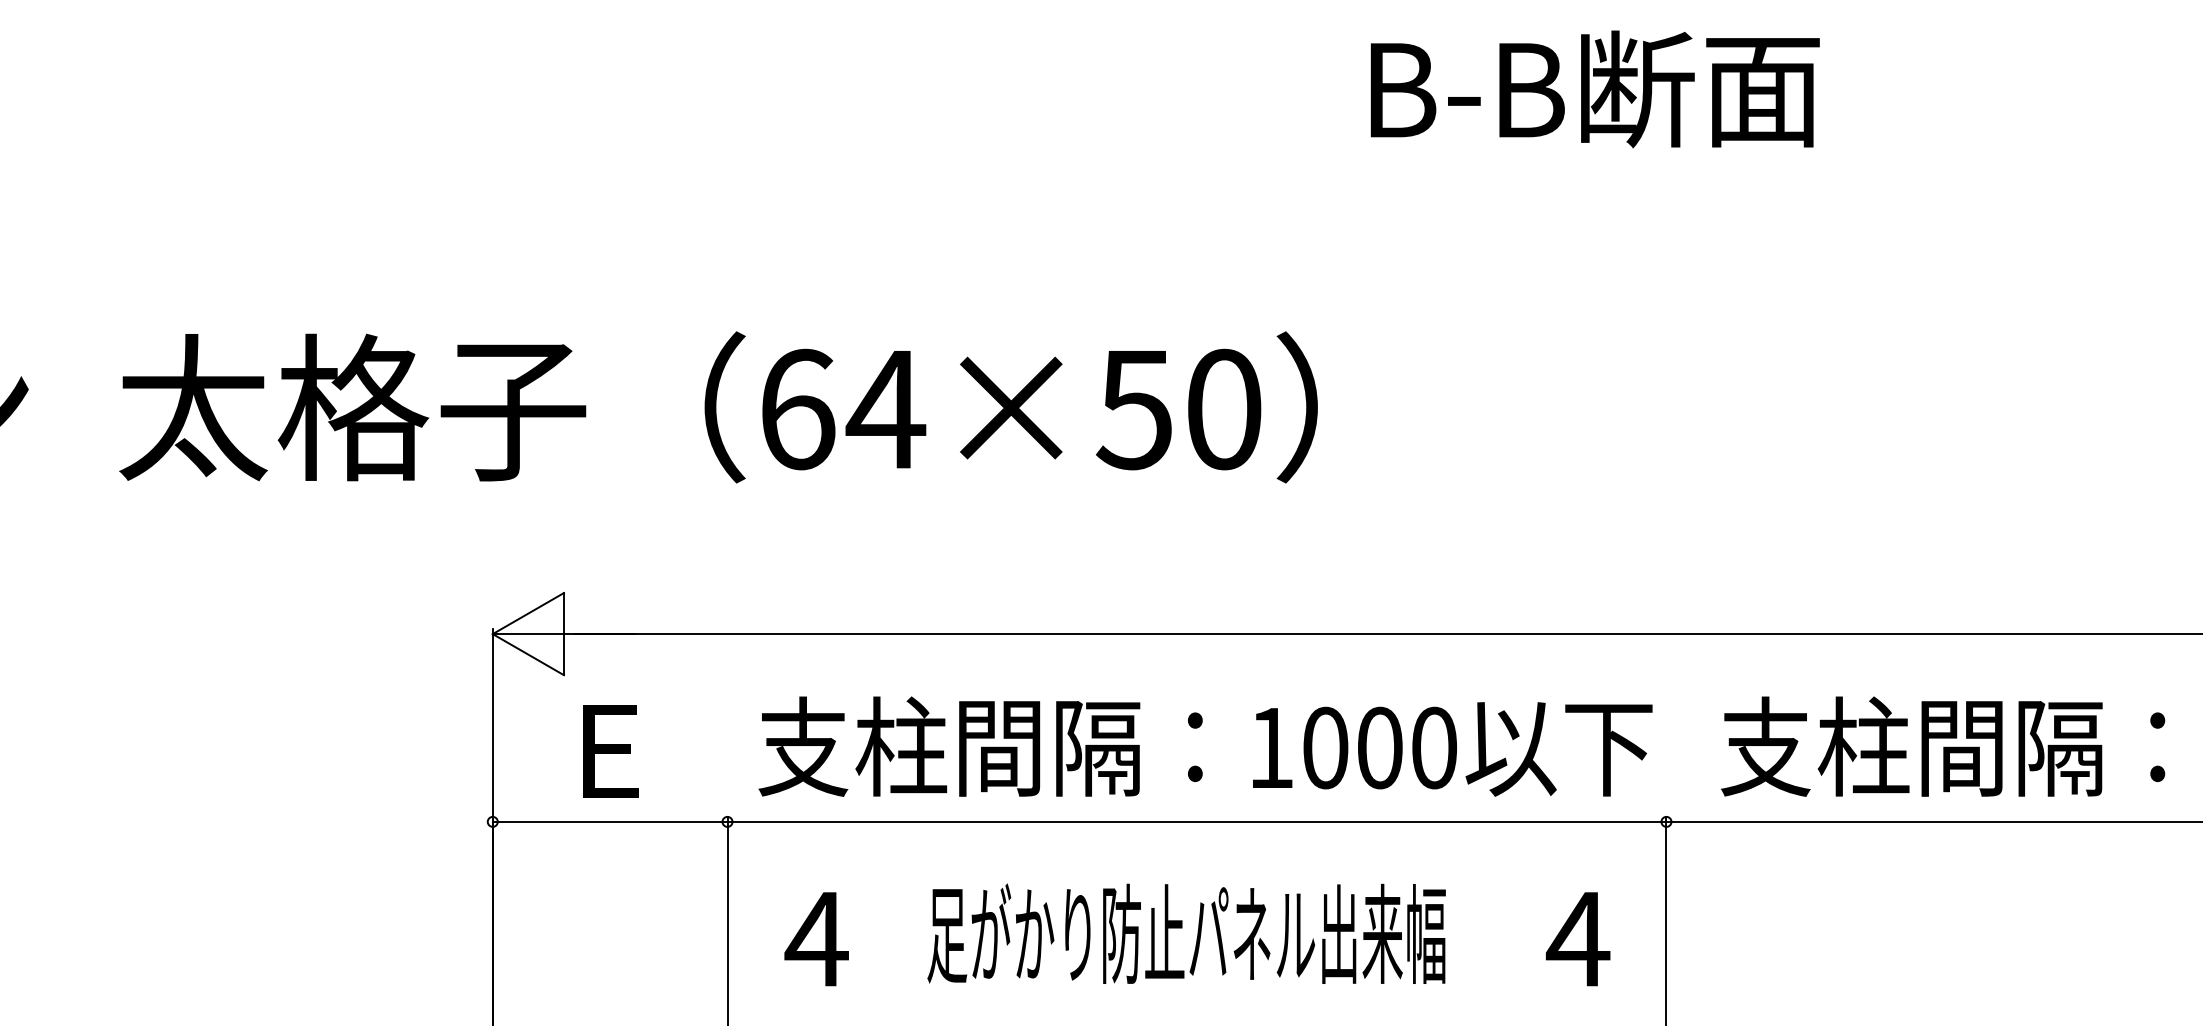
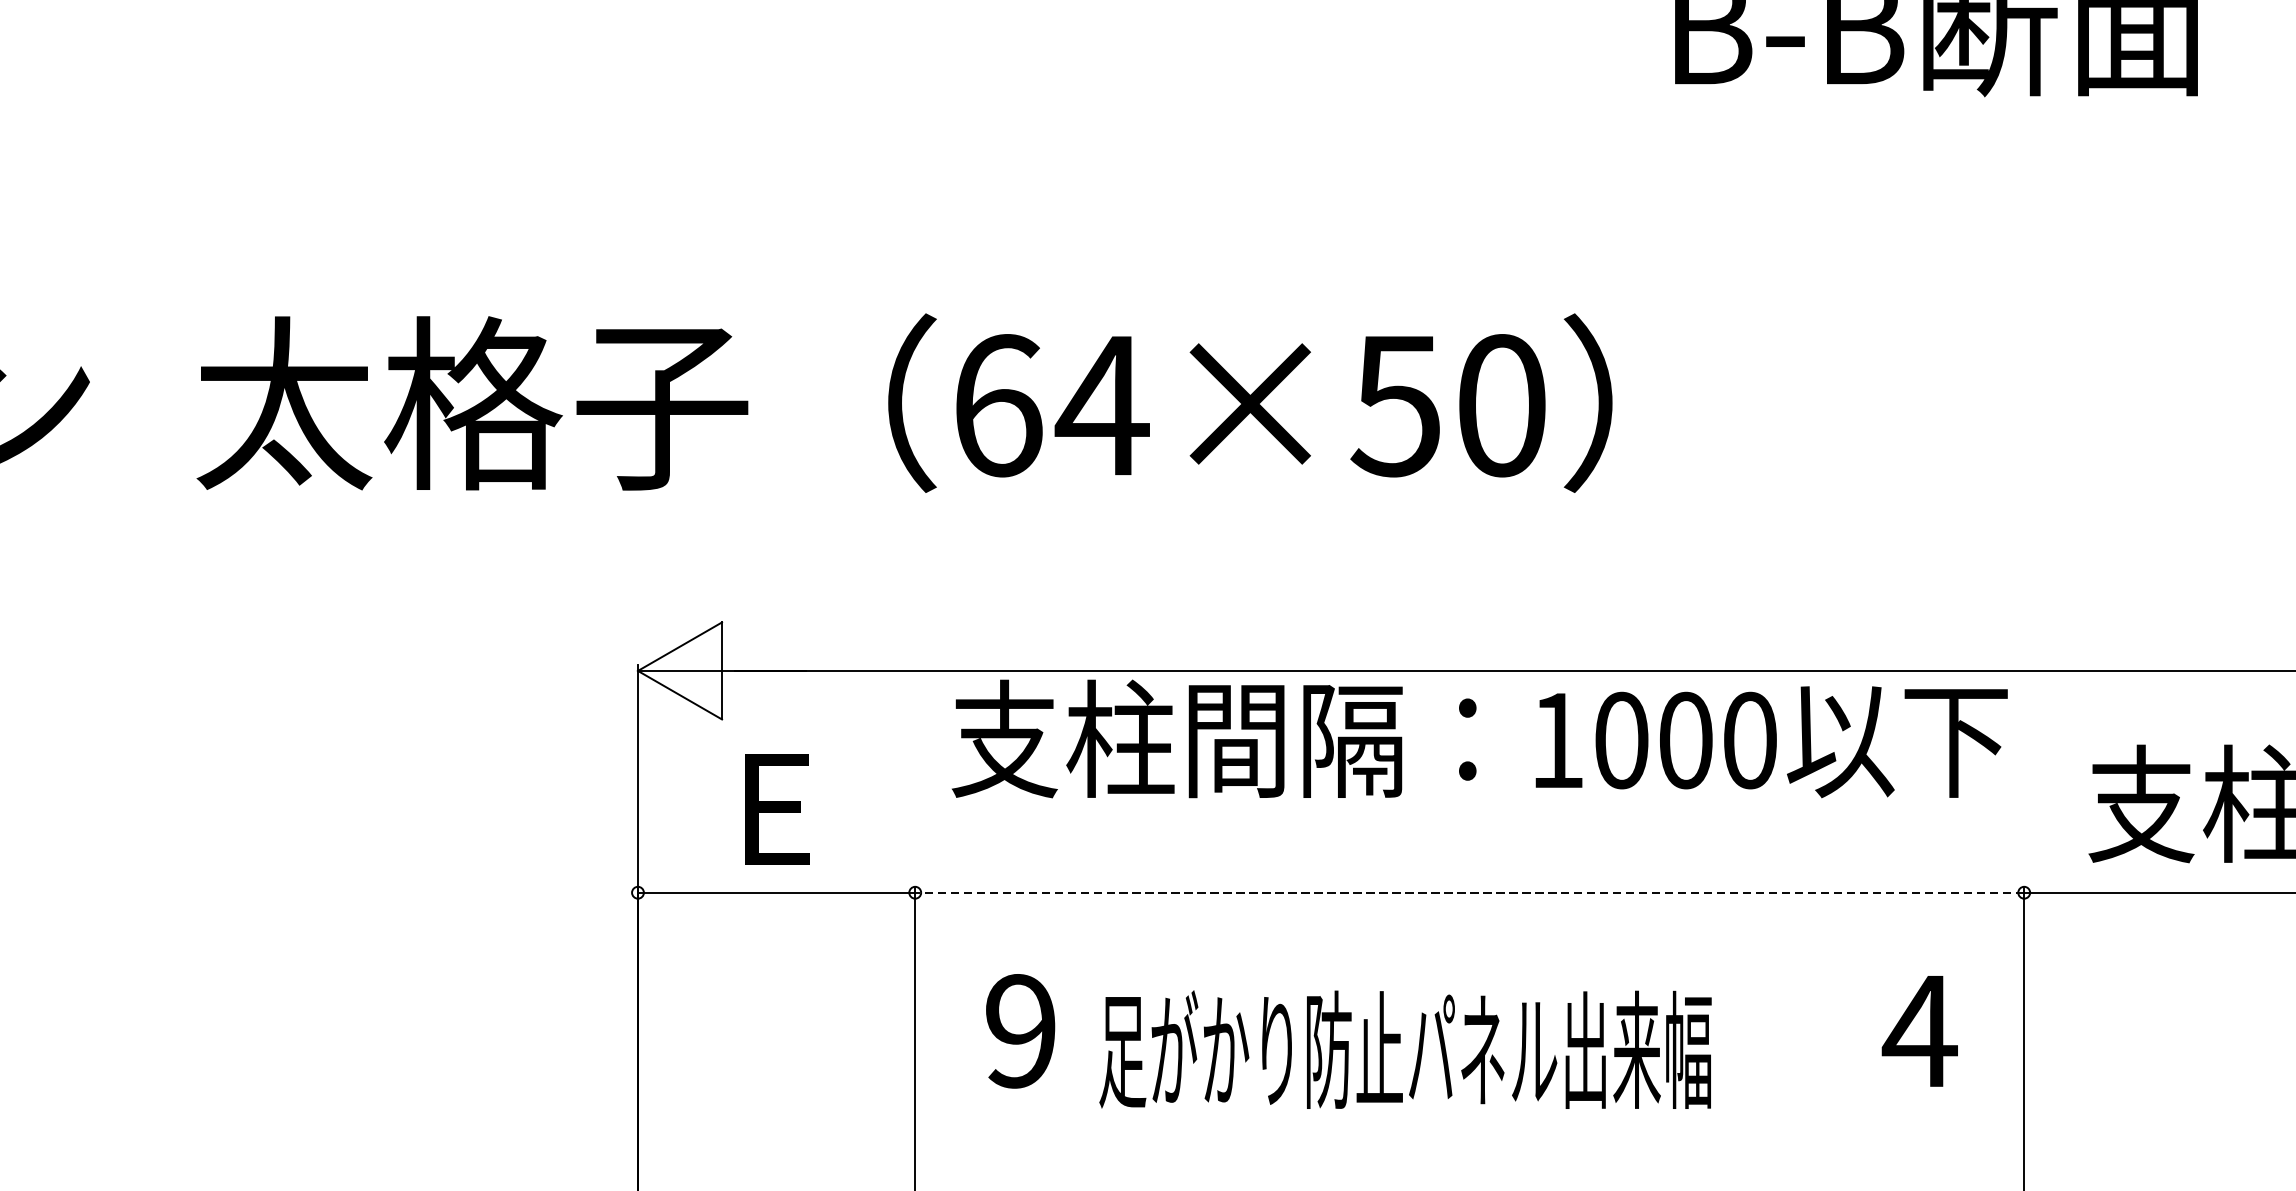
text: (1205, 746) -> (1479, 738), moved
line: (1196, 821) -> (1469, 892), solid -> dashed
text: (1186, 933) -> (1405, 1049), moved
text: (816, 938) -> (1020, 1030), 4 -> 9

